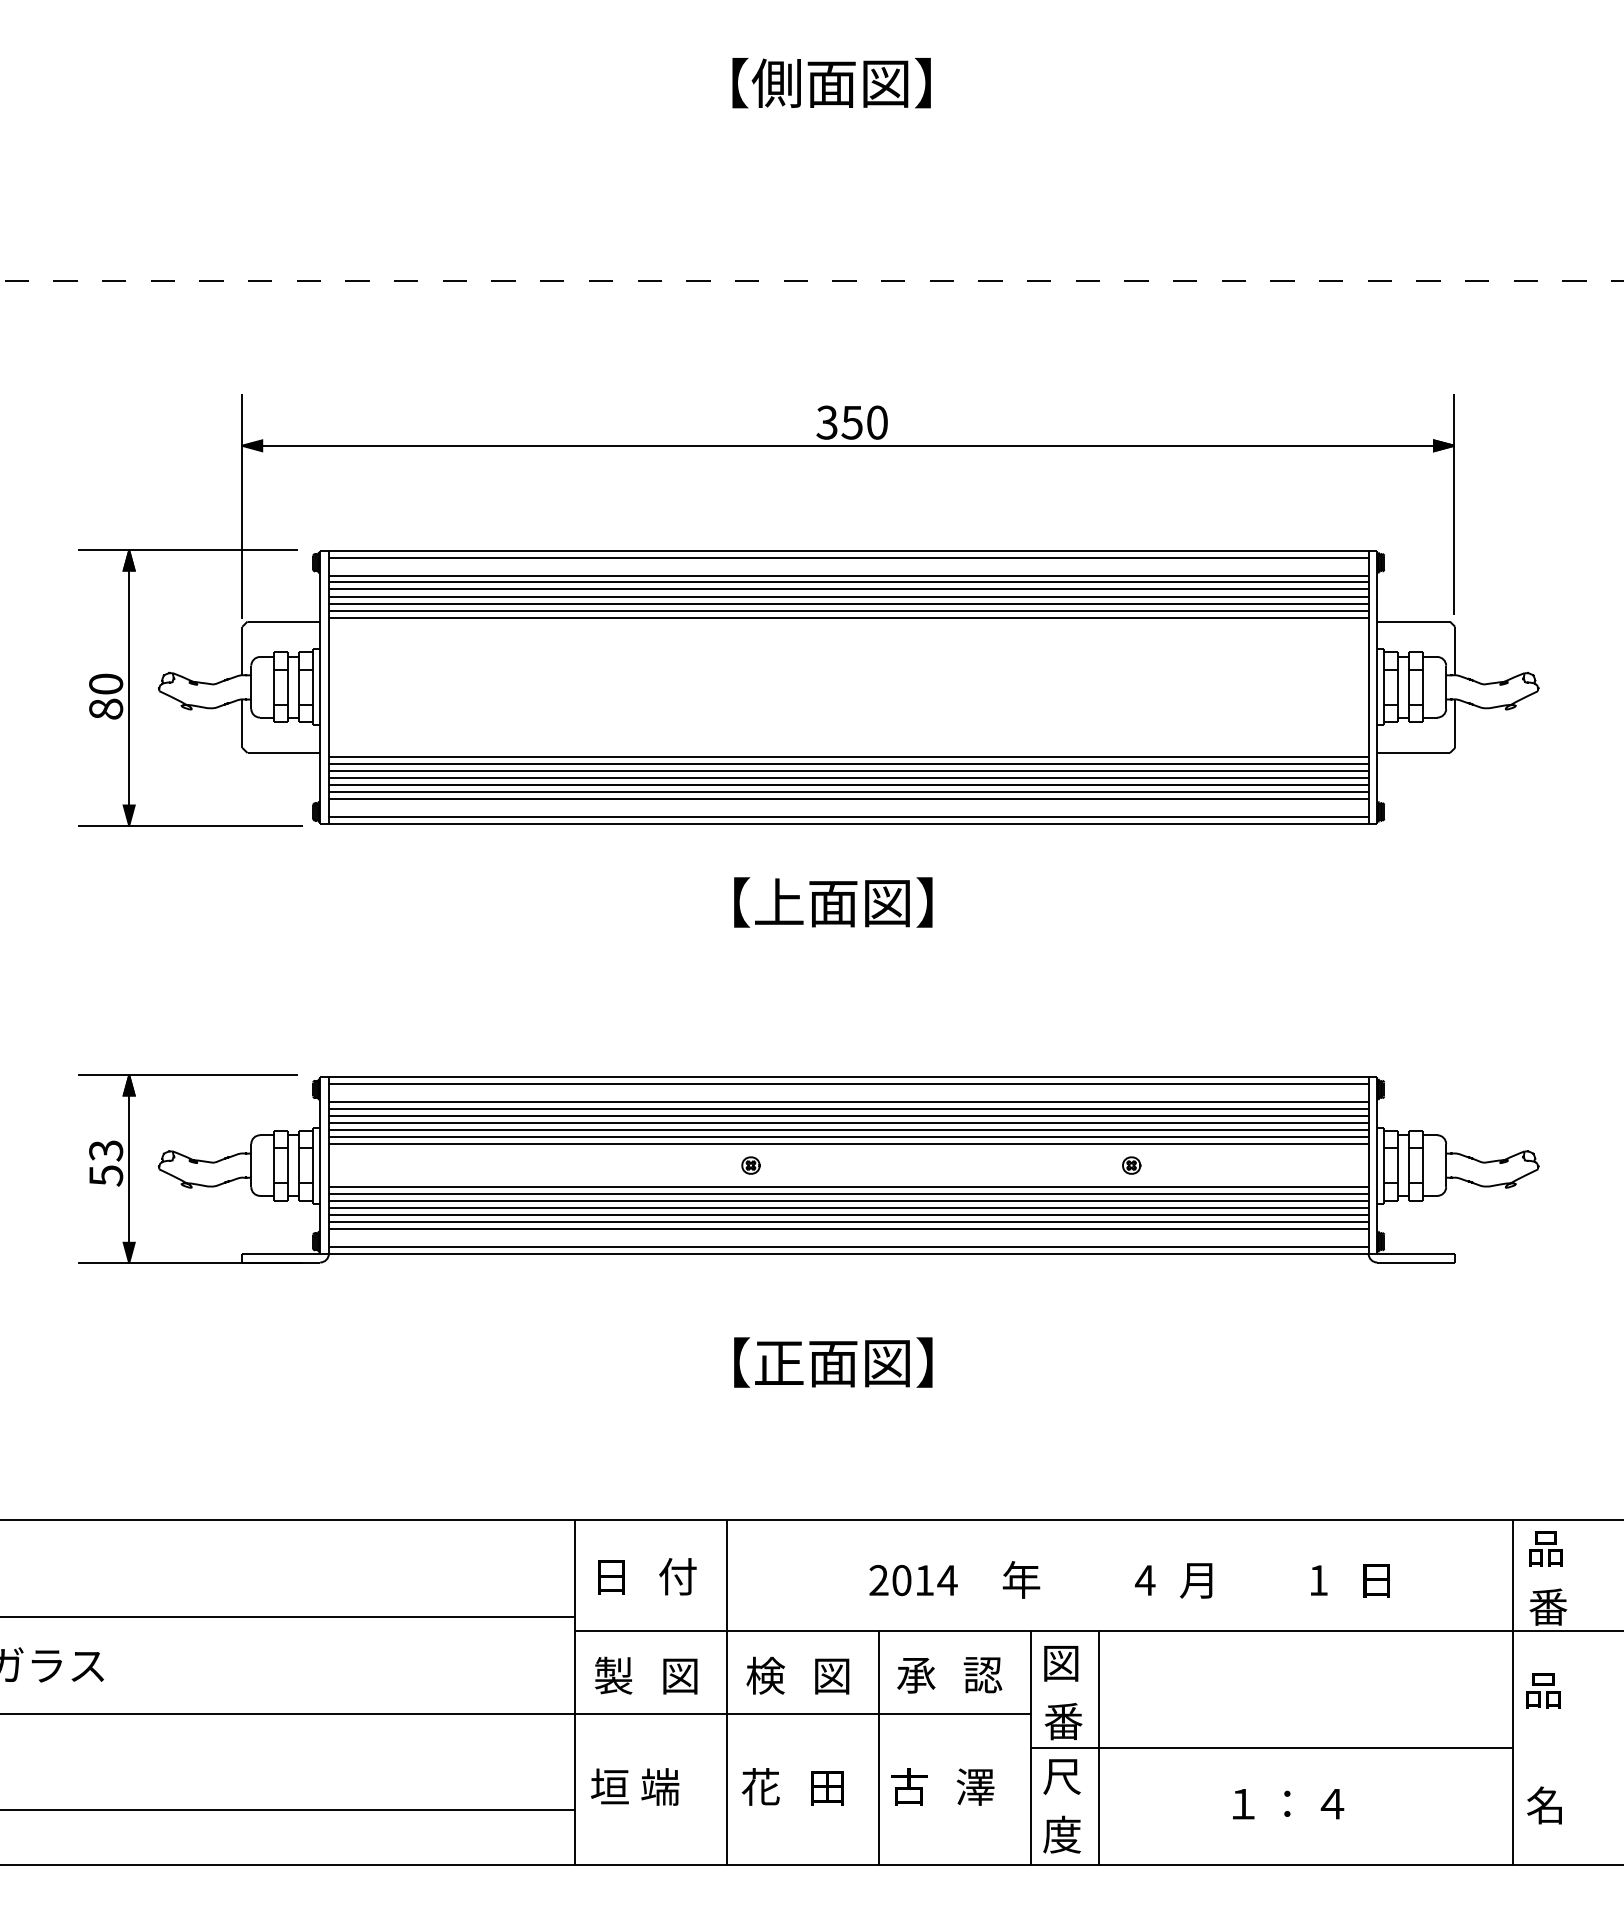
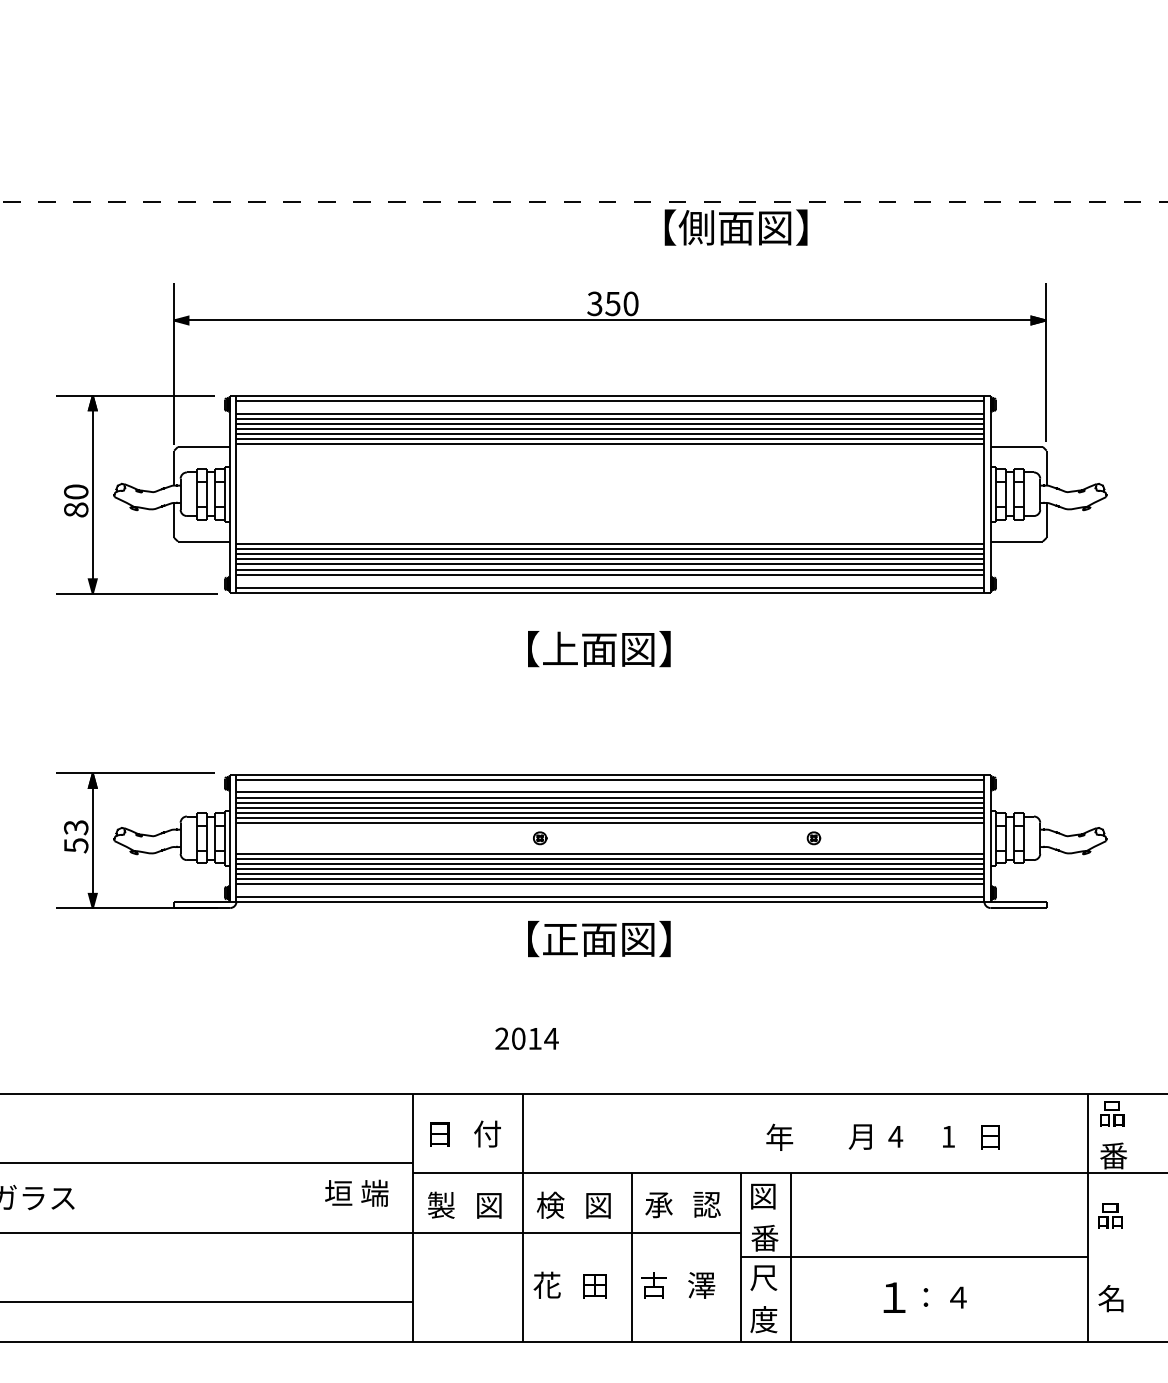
text: (830, 82) -> (735, 227), moved
text: (833, 1363) -> (599, 939), moved
text: (1021, 1578) -> (779, 1136), moved
text: (912, 1580) -> (526, 1038), moved
text: (1144, 1580) -> (895, 1136), moved
text: (634, 1785) -> (356, 1192), moved
part: (1243, 1803) -> (894, 1297), size x1.4

